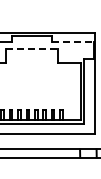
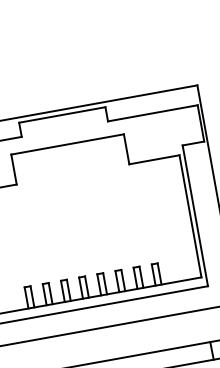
line: (72, 42) -> (152, 113), dashed -> solid
line: (32, 49) -> (68, 144), dashed -> solid

